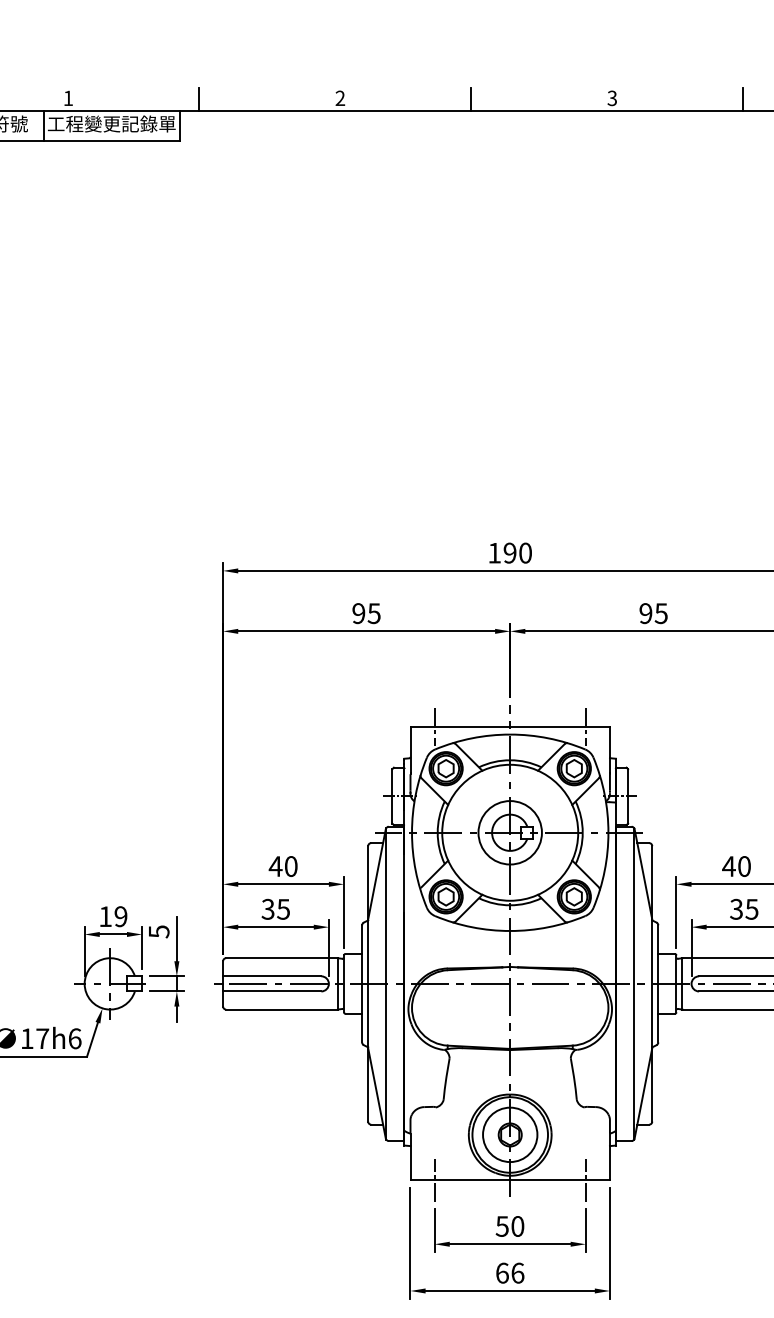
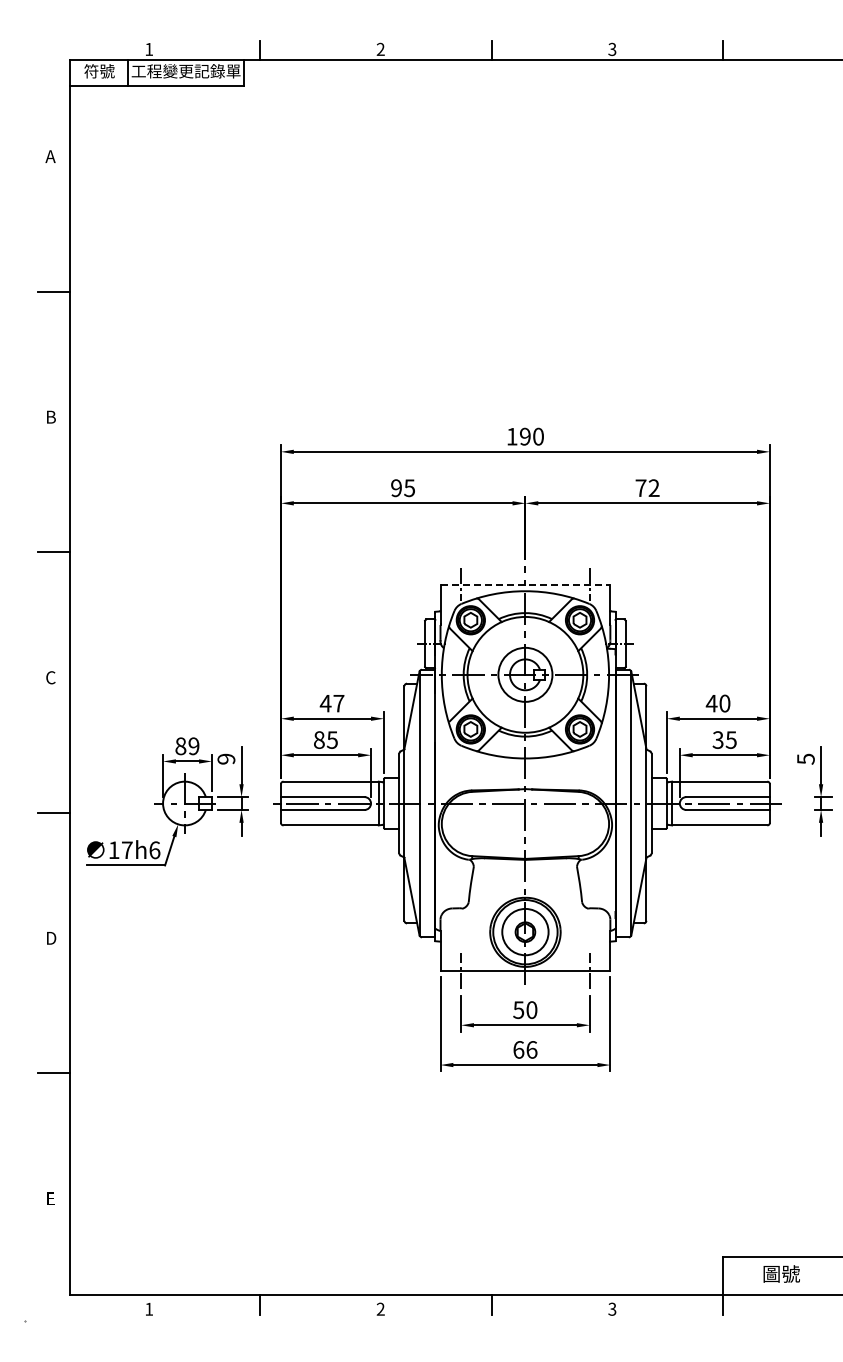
text: (653, 613) -> (647, 488), 95 -> 72
line: (510, 726) -> (525, 584), solid -> dashed
text: (290, 866) -> (338, 703), 40 -> 47
text: (267, 908) -> (318, 739), 35 -> 85
text: (105, 916) -> (180, 746), 19 -> 89
text: (159, 931) -> (226, 758), 5 -> 9

